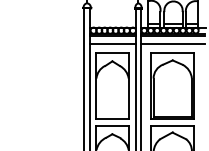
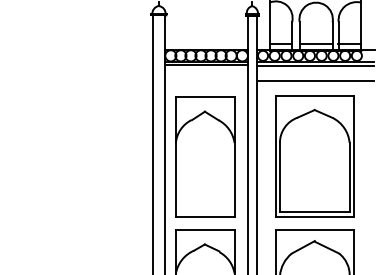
line: (112, 43) -> (205, 79), removed

